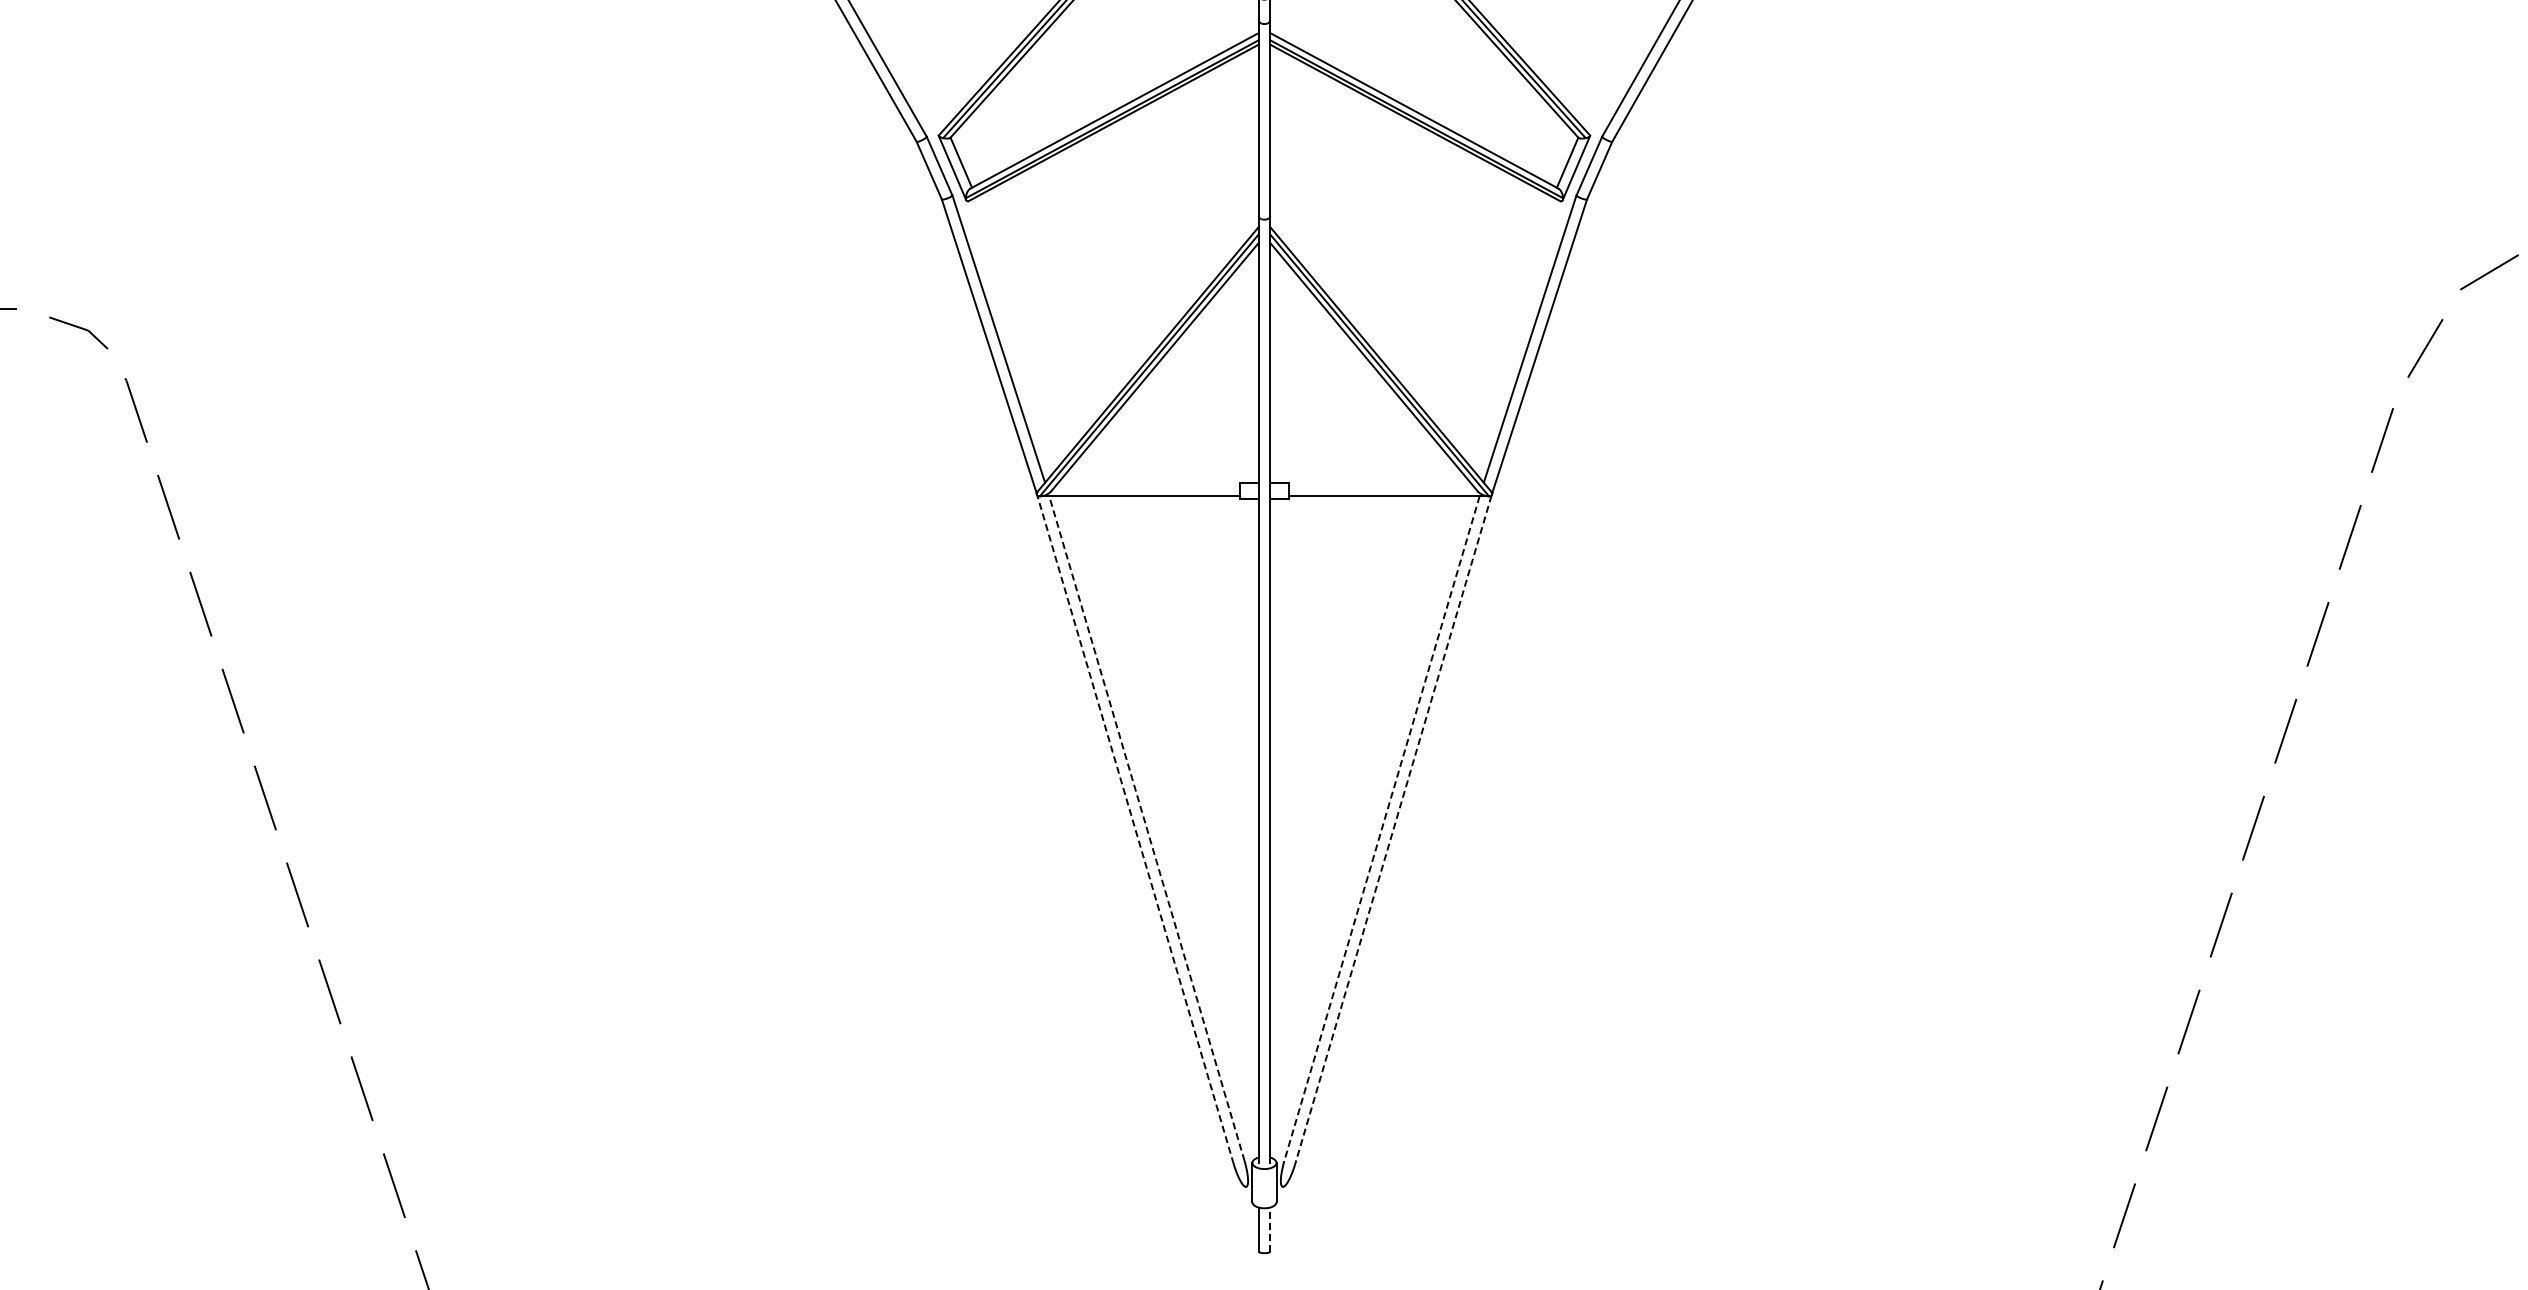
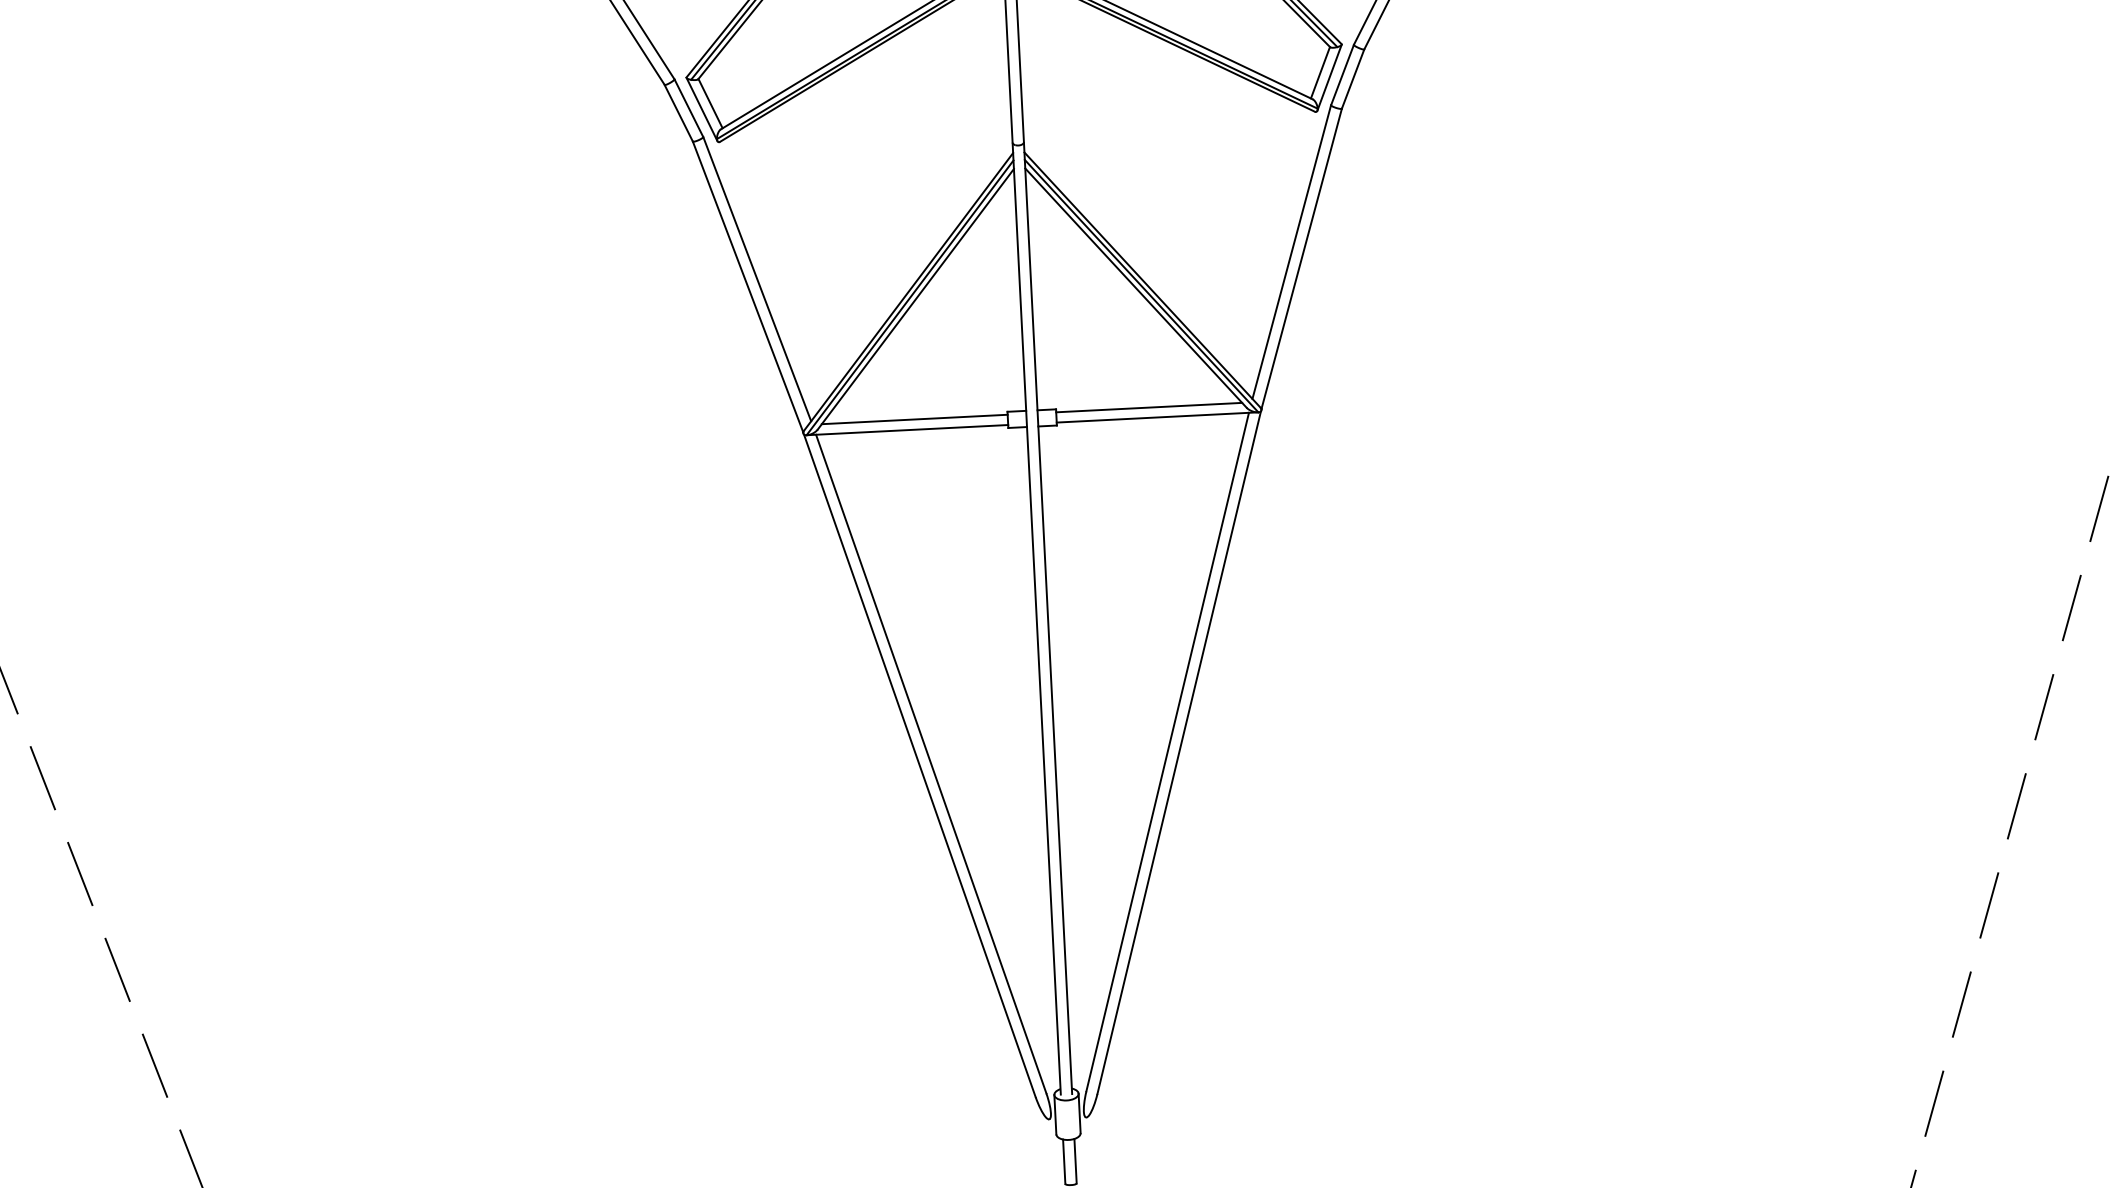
line: (1147, 486) -> (914, 419), added
line: (1380, 486) -> (1148, 407), added
line: (1146, 828) -> (930, 763), dashed -> solid
line: (1135, 829) -> (919, 765), dashed -> solid
line: (1381, 829) -> (1167, 752), dashed -> solid
line: (1393, 830) -> (1179, 753), dashed -> solid
line: (1270, 1229) -> (1075, 1160), dashed -> solid

